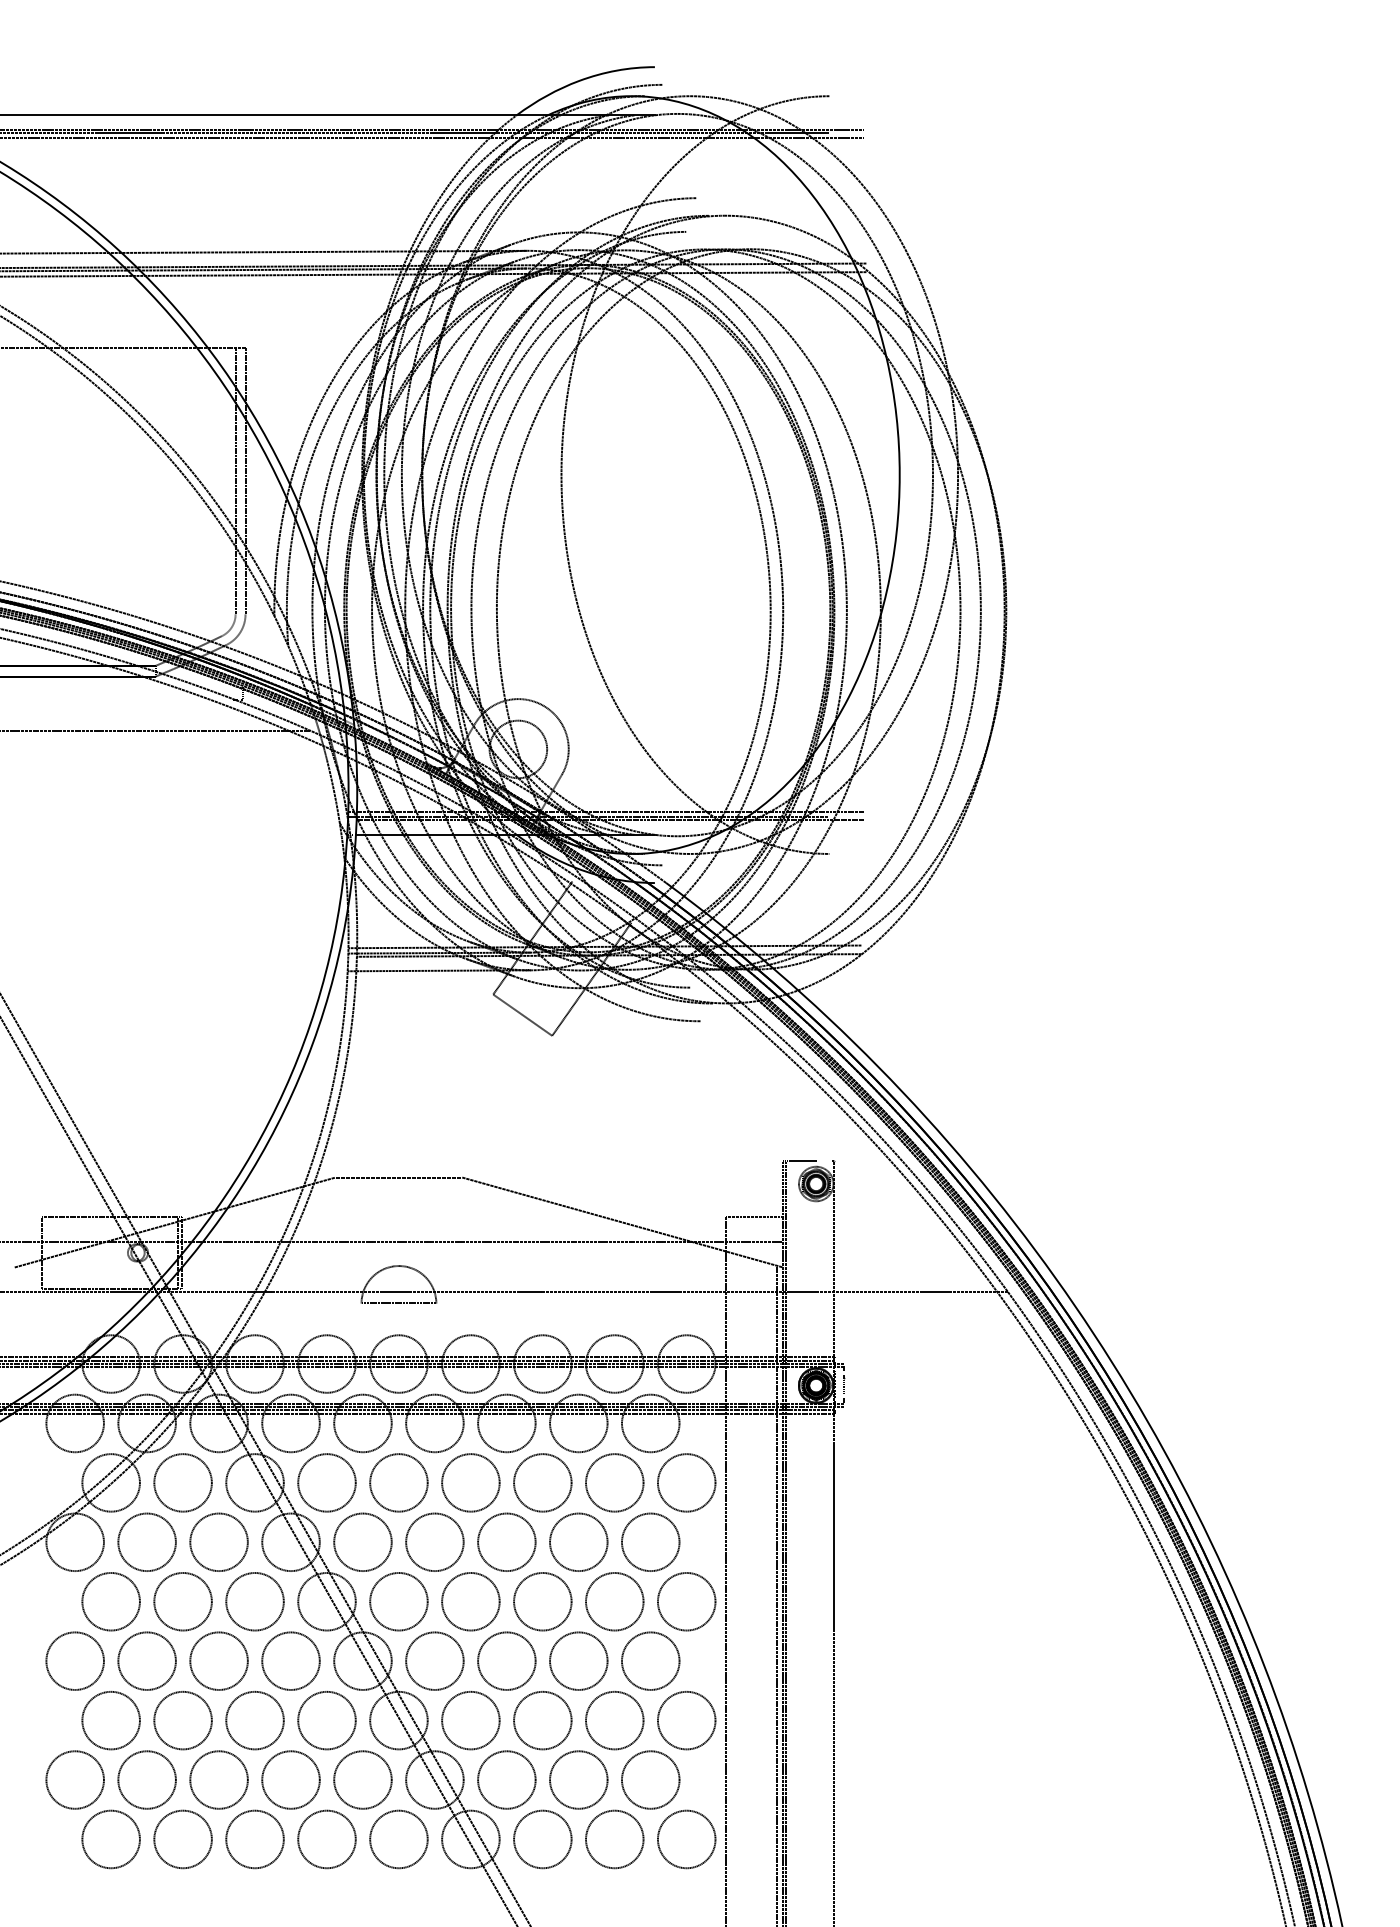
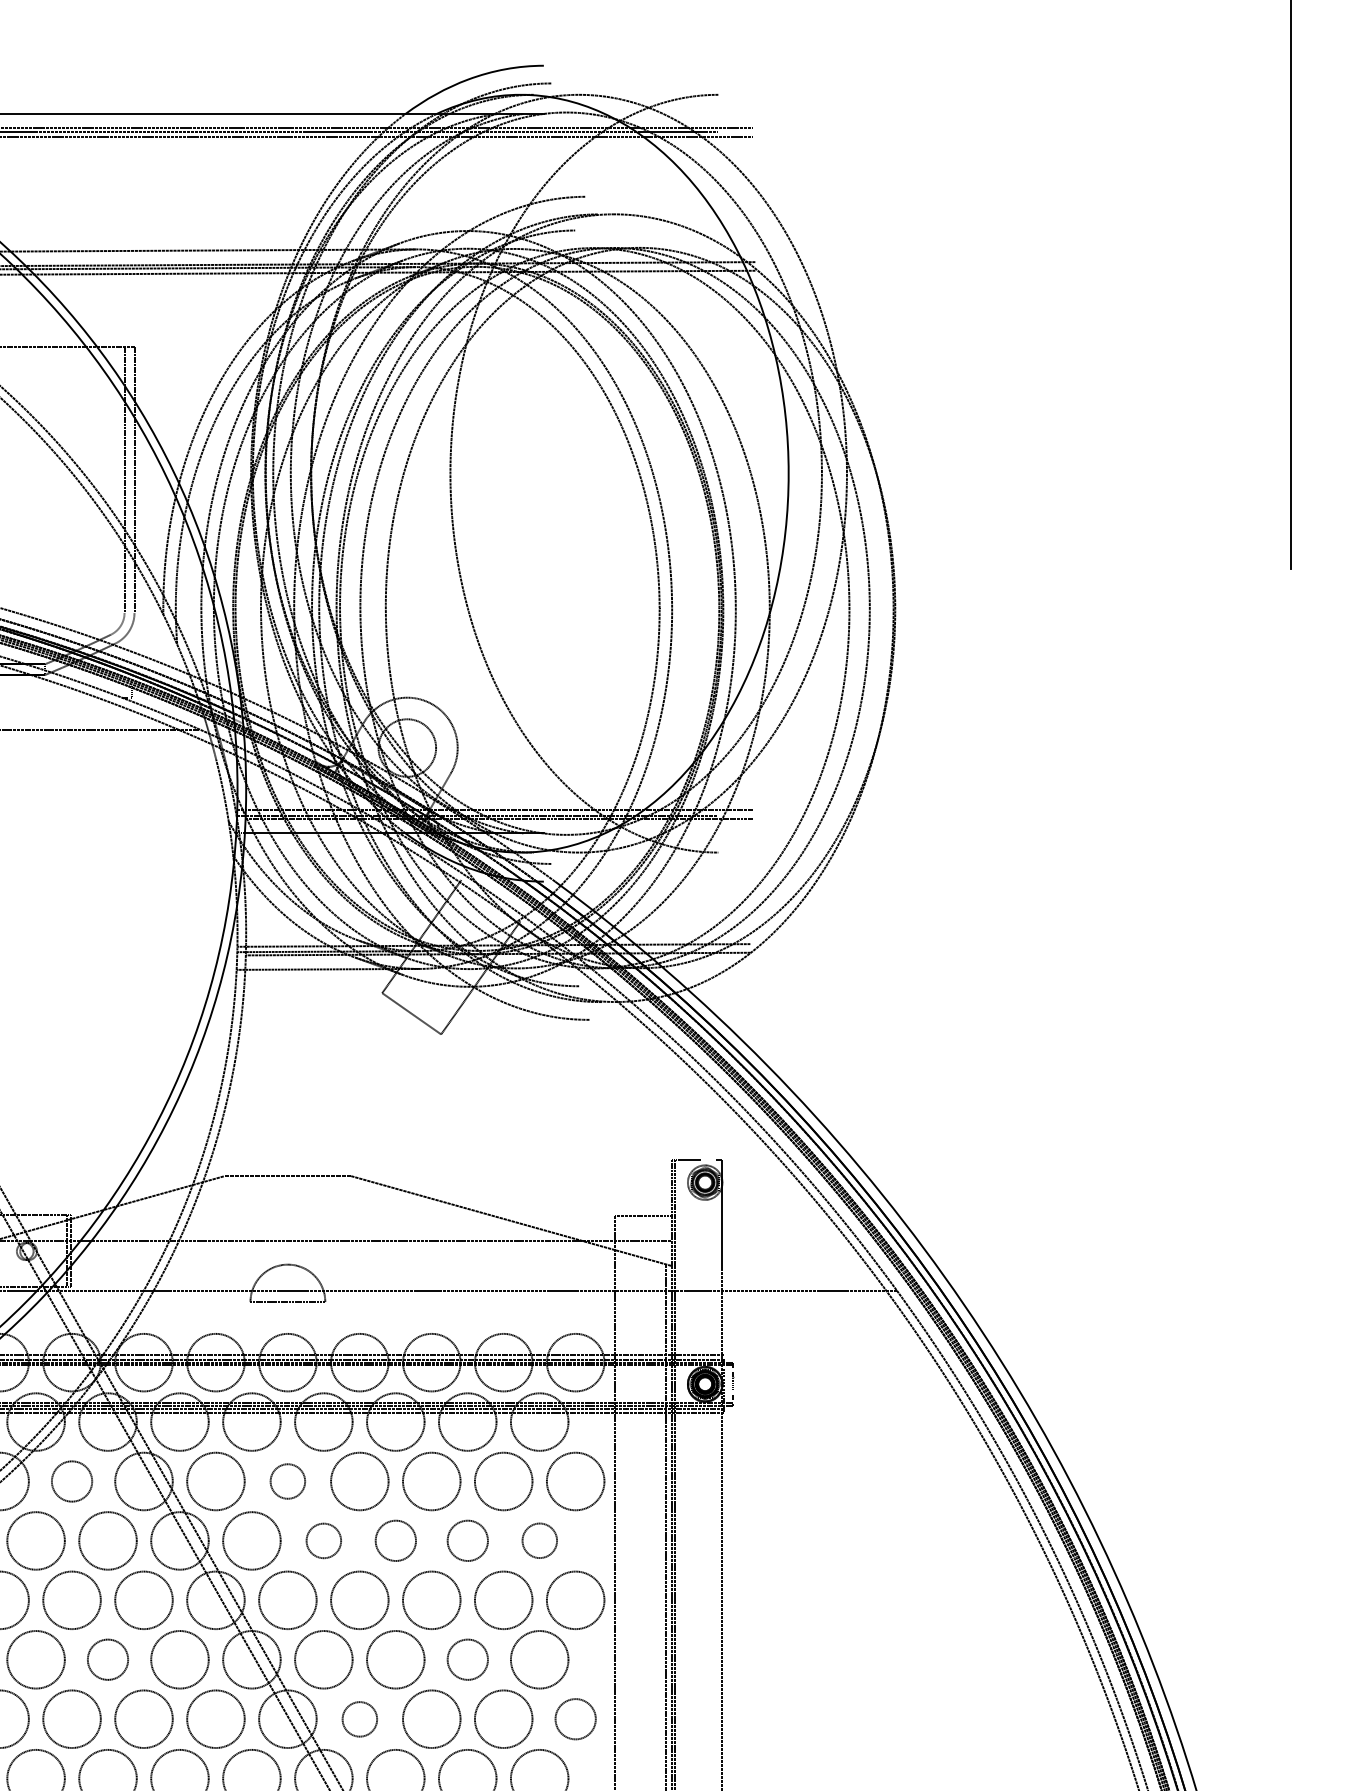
circle: (182, 1482) -> (71, 1481), size x0.7
circle: (398, 1482) -> (287, 1481), size x0.6
circle: (506, 1541) -> (395, 1540), size x0.7
circle: (578, 1541) -> (467, 1540), size x0.7
circle: (650, 1541) -> (539, 1540), size x0.6
circle: (434, 1542) -> (323, 1541), size x0.6
circle: (218, 1660) -> (107, 1659), size x0.7
circle: (578, 1660) -> (467, 1659), size x0.7
circle: (470, 1720) -> (359, 1719), size x0.6
circle: (686, 1720) -> (575, 1719), size x0.7

